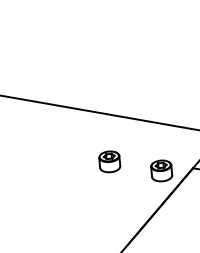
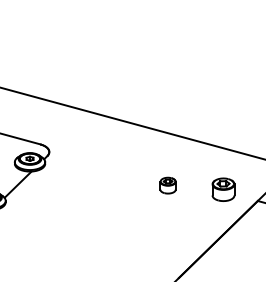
part: (109, 161) -> (167, 185), size x0.7
part: (161, 170) -> (223, 189), moved

